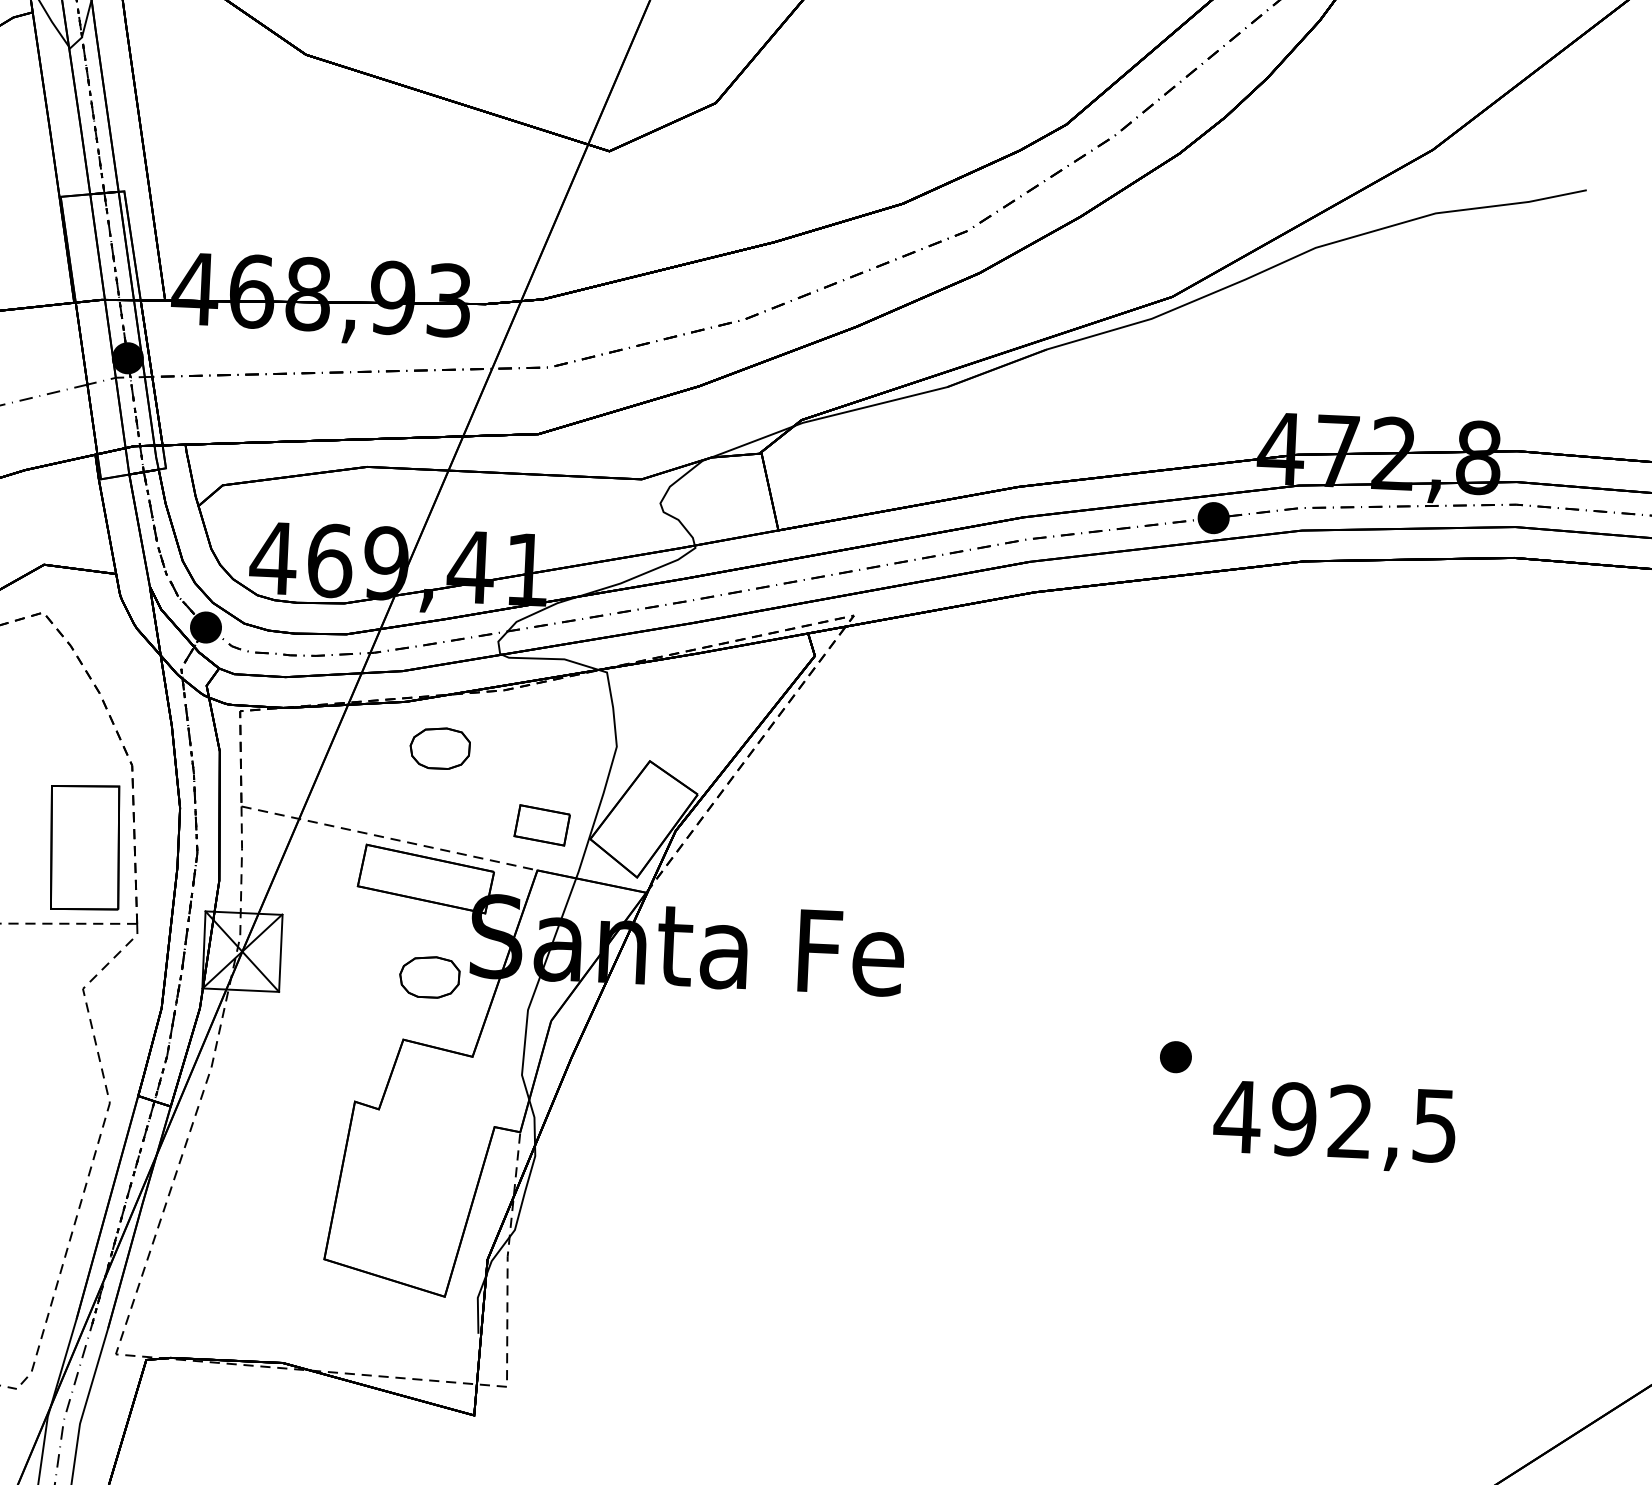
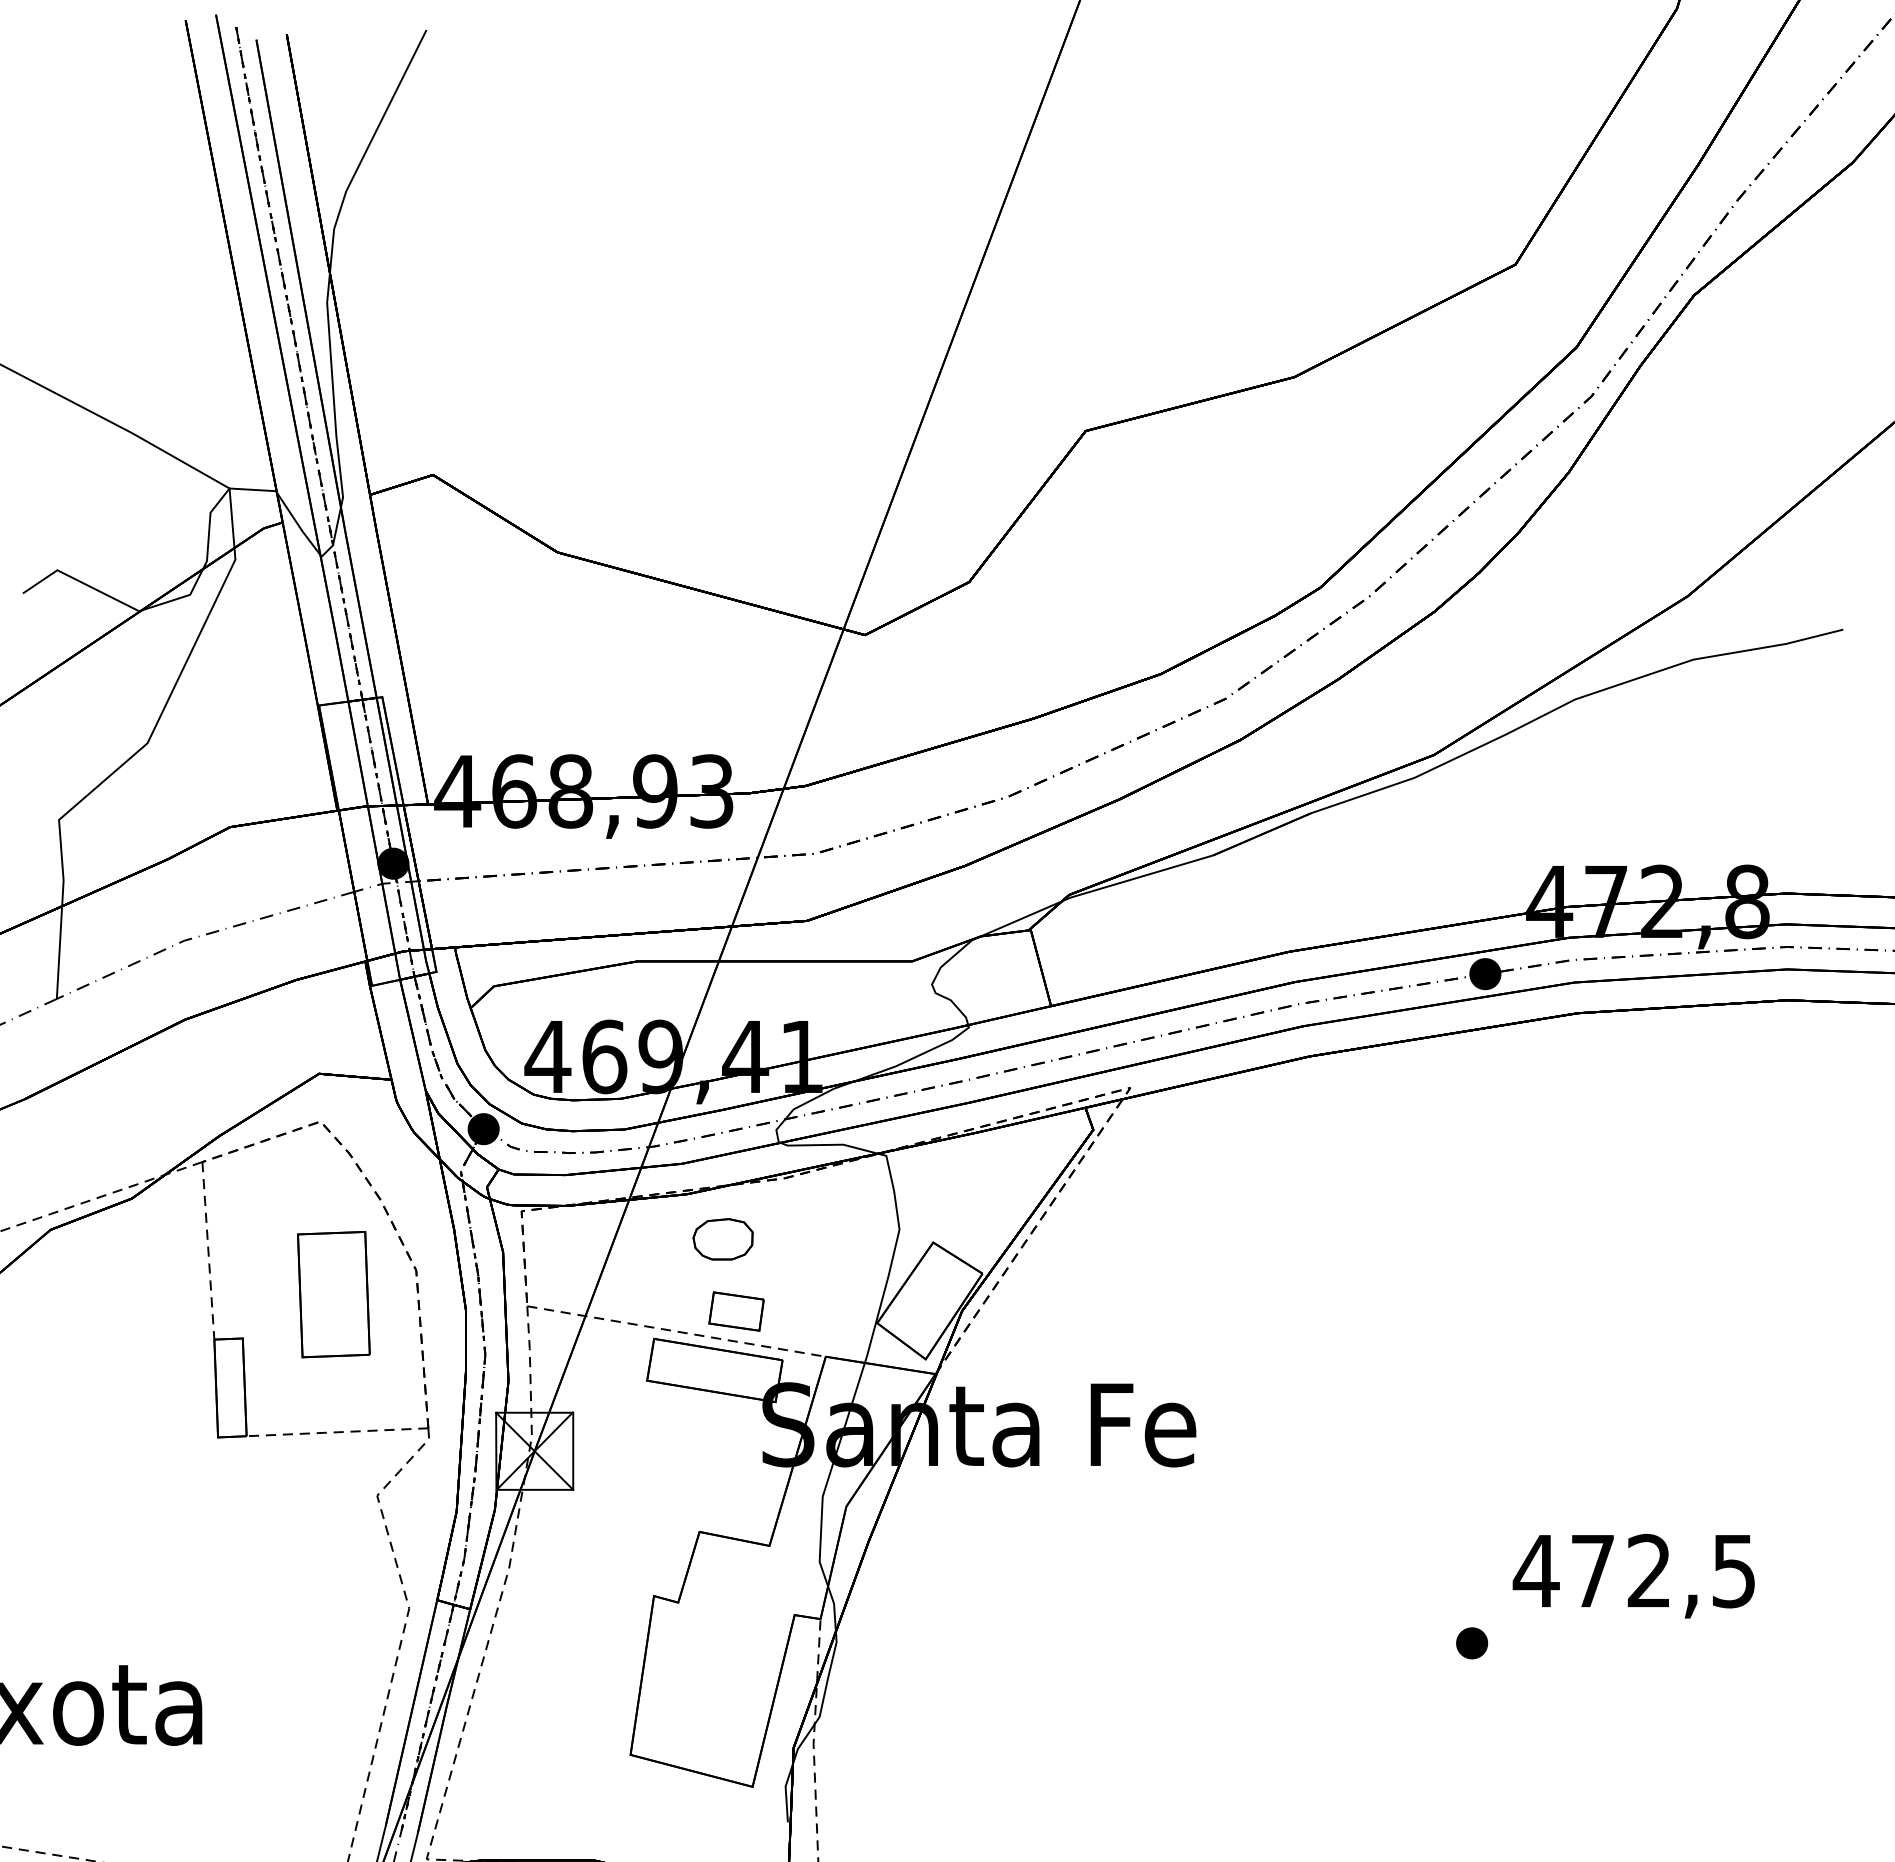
part: (542, 825) -> (736, 1311), moved
part: (84, 847) -> (333, 1294), moved
part: (429, 977) -> (722, 1468), removed
part: (1176, 1057) -> (1472, 1643), moved
text: (1293, 1118) -> (1592, 1570), 492,5 -> 472,5

